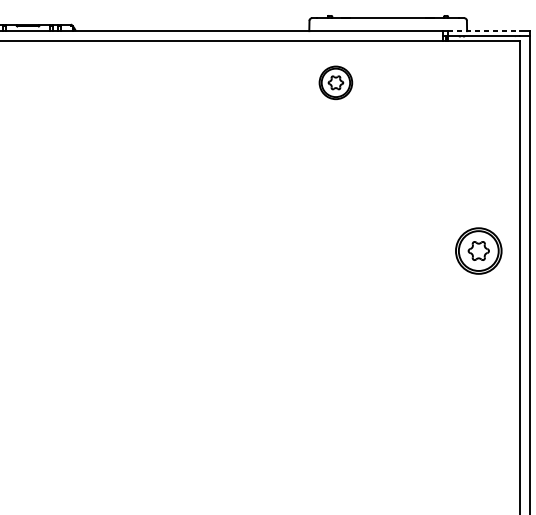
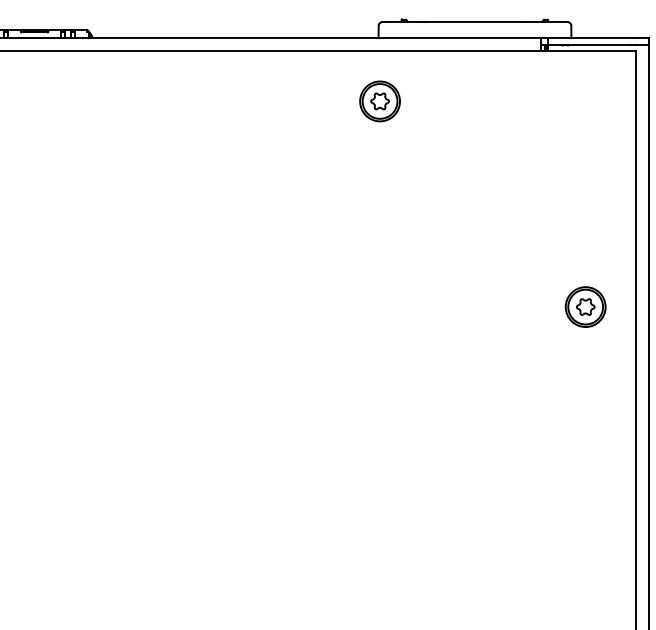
line: (484, 31) -> (592, 38), dashed -> solid
part: (335, 82) -> (379, 101), moved
part: (478, 250) -> (585, 306), size x0.71

